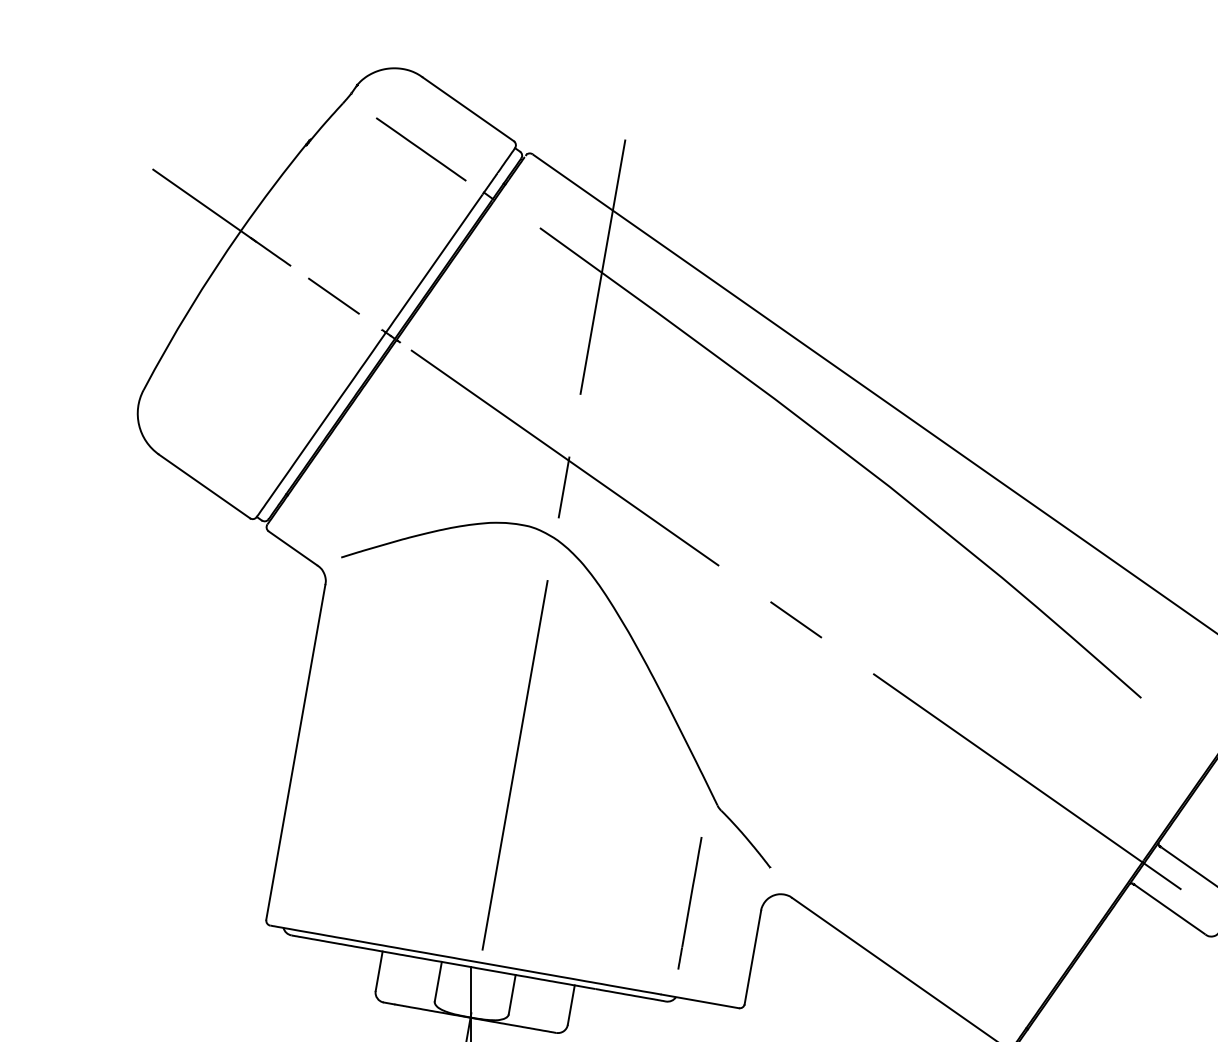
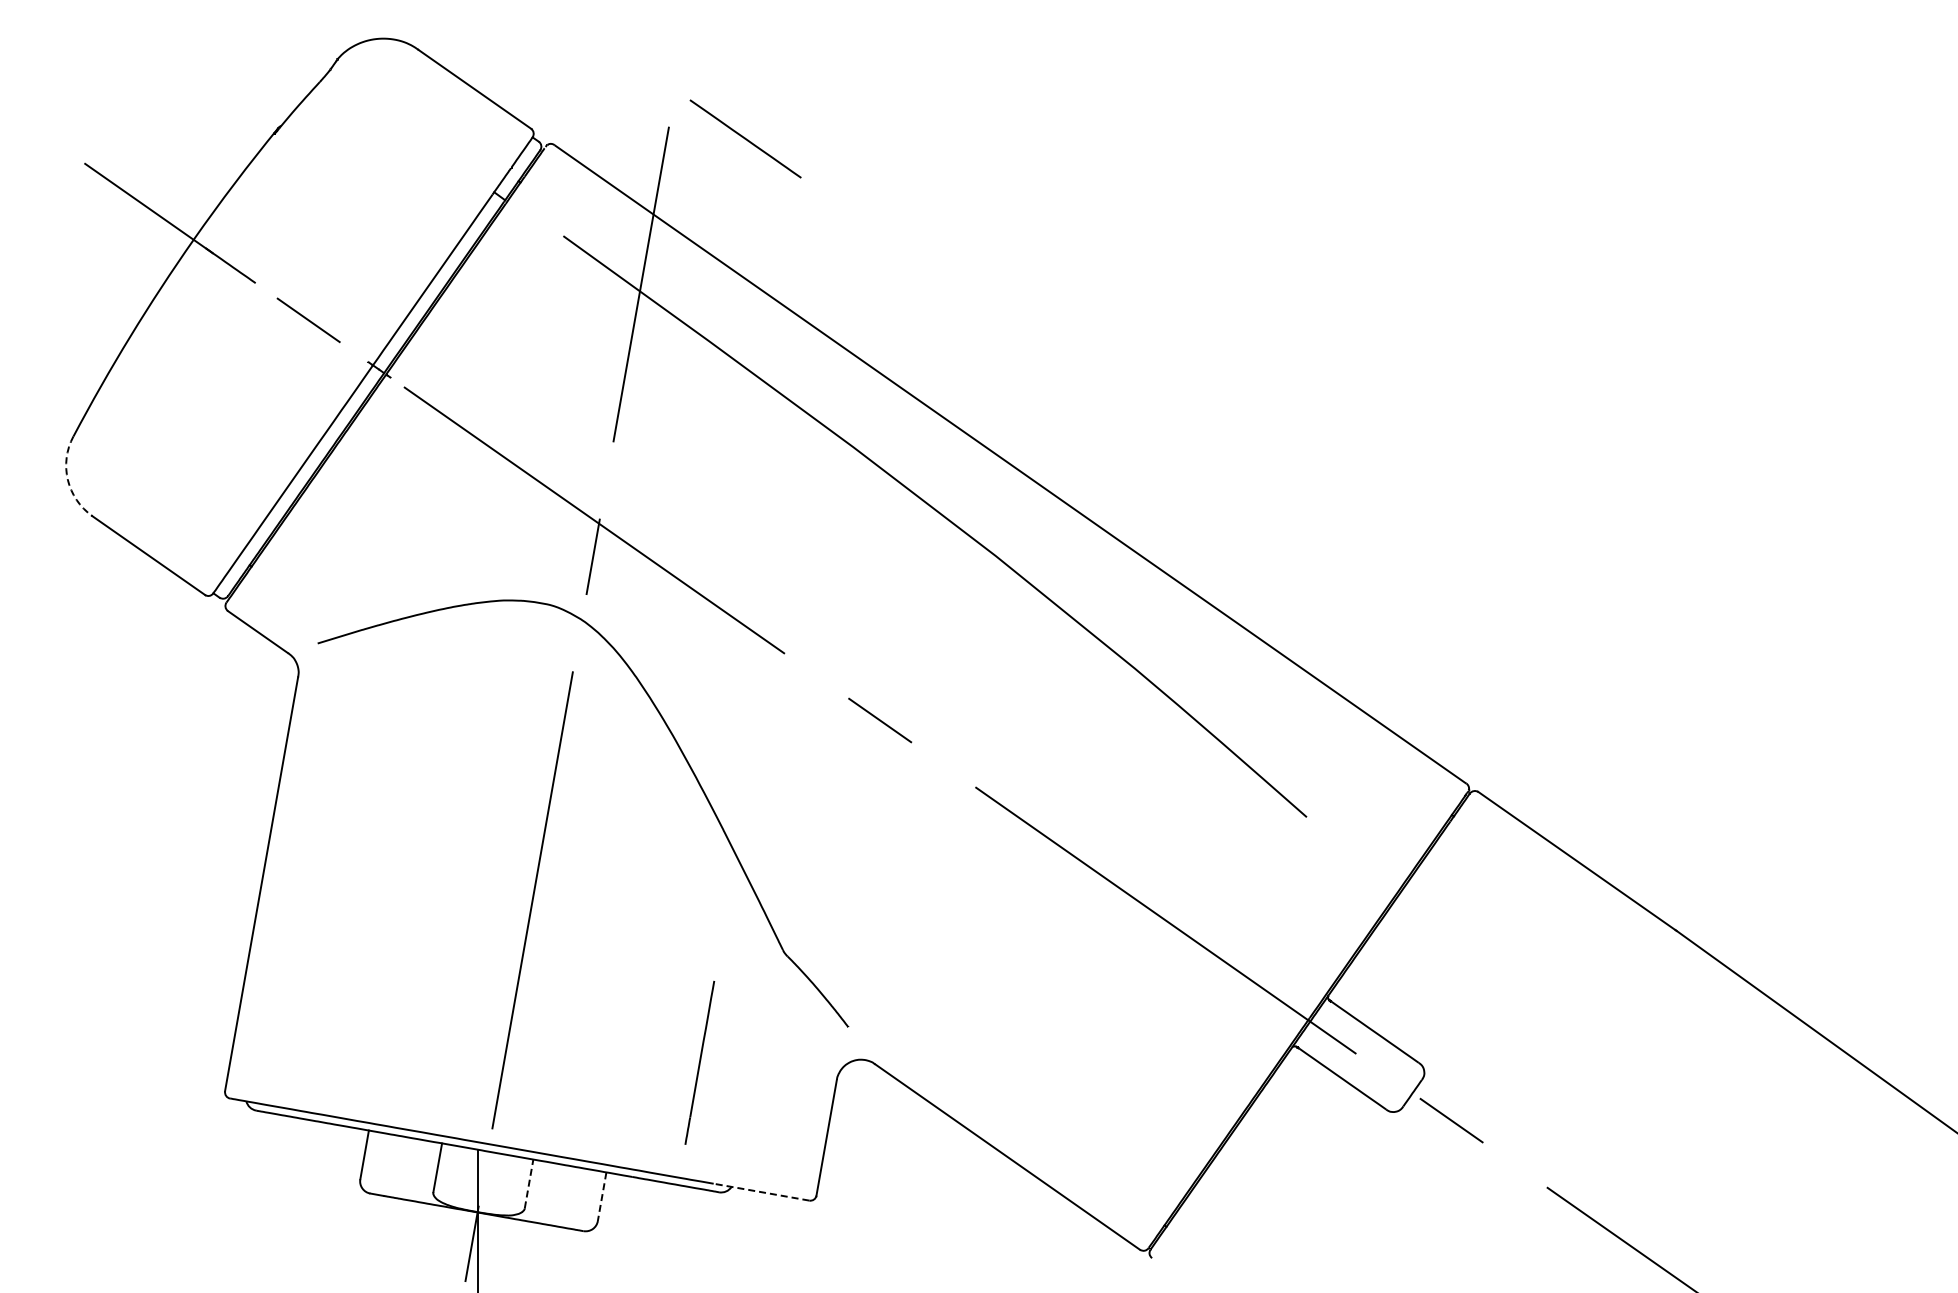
line: (421, 149) -> (745, 138), moved
arc: (138, 424) -> (67, 479), solid -> dashed
line: (689, 902) -> (699, 1062), moved
line: (512, 994) -> (529, 1183), solid -> dashed
line: (700, 1001) -> (761, 1192), solid -> dashed
line: (571, 1004) -> (602, 1196), solid -> dashed

